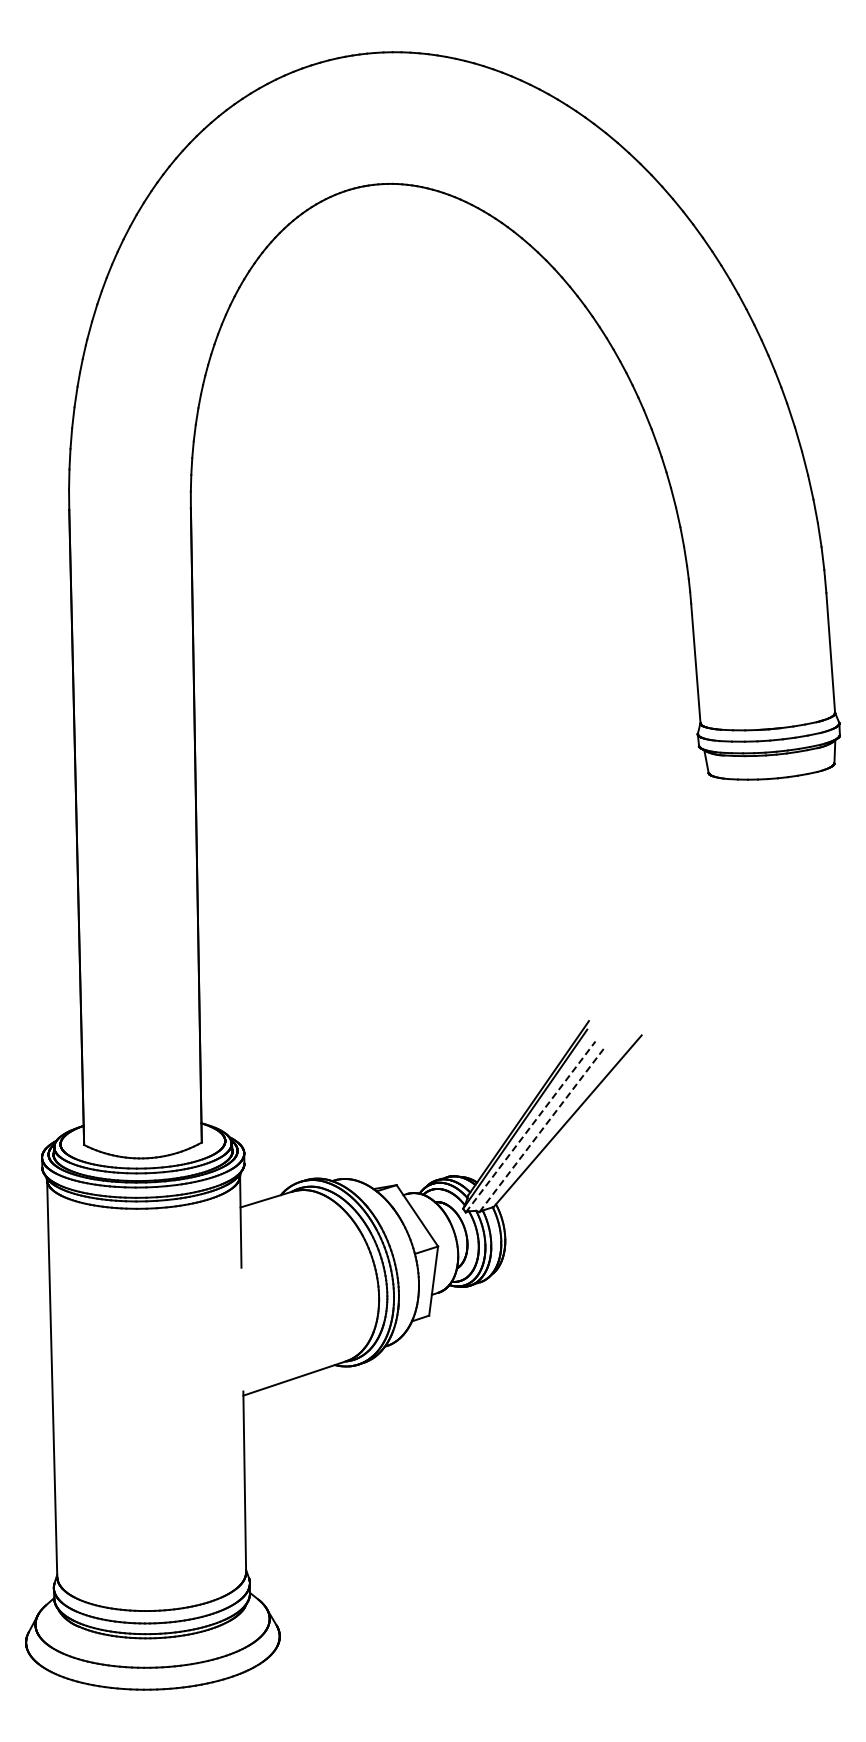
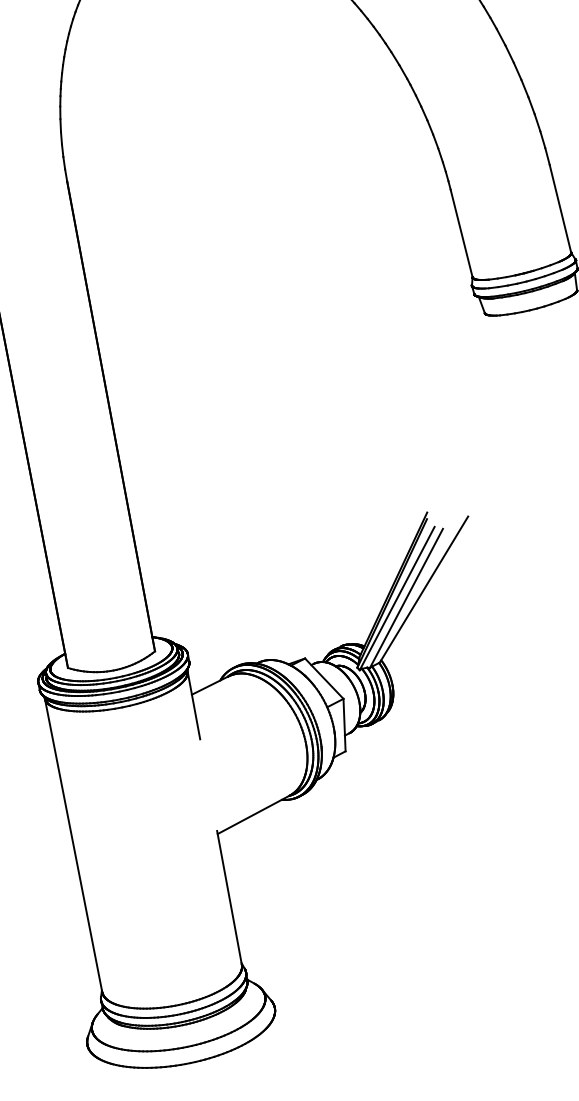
line: (530, 1126) -> (397, 598), dashed -> solid
line: (543, 1128) -> (406, 598), dashed -> solid

